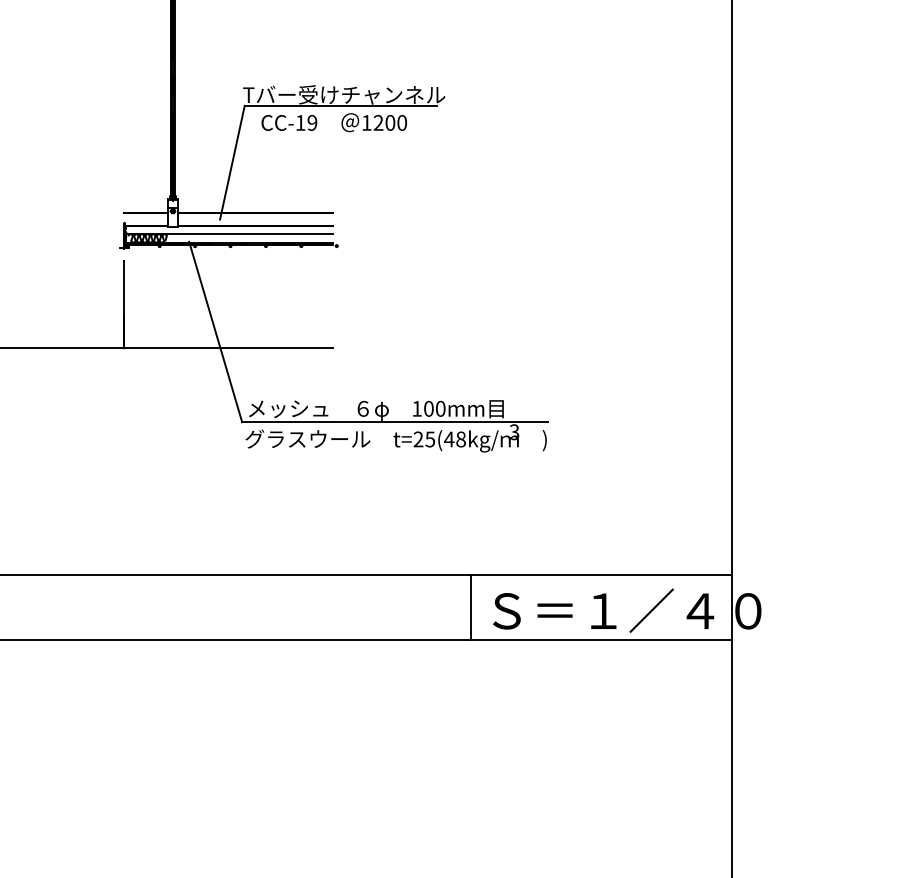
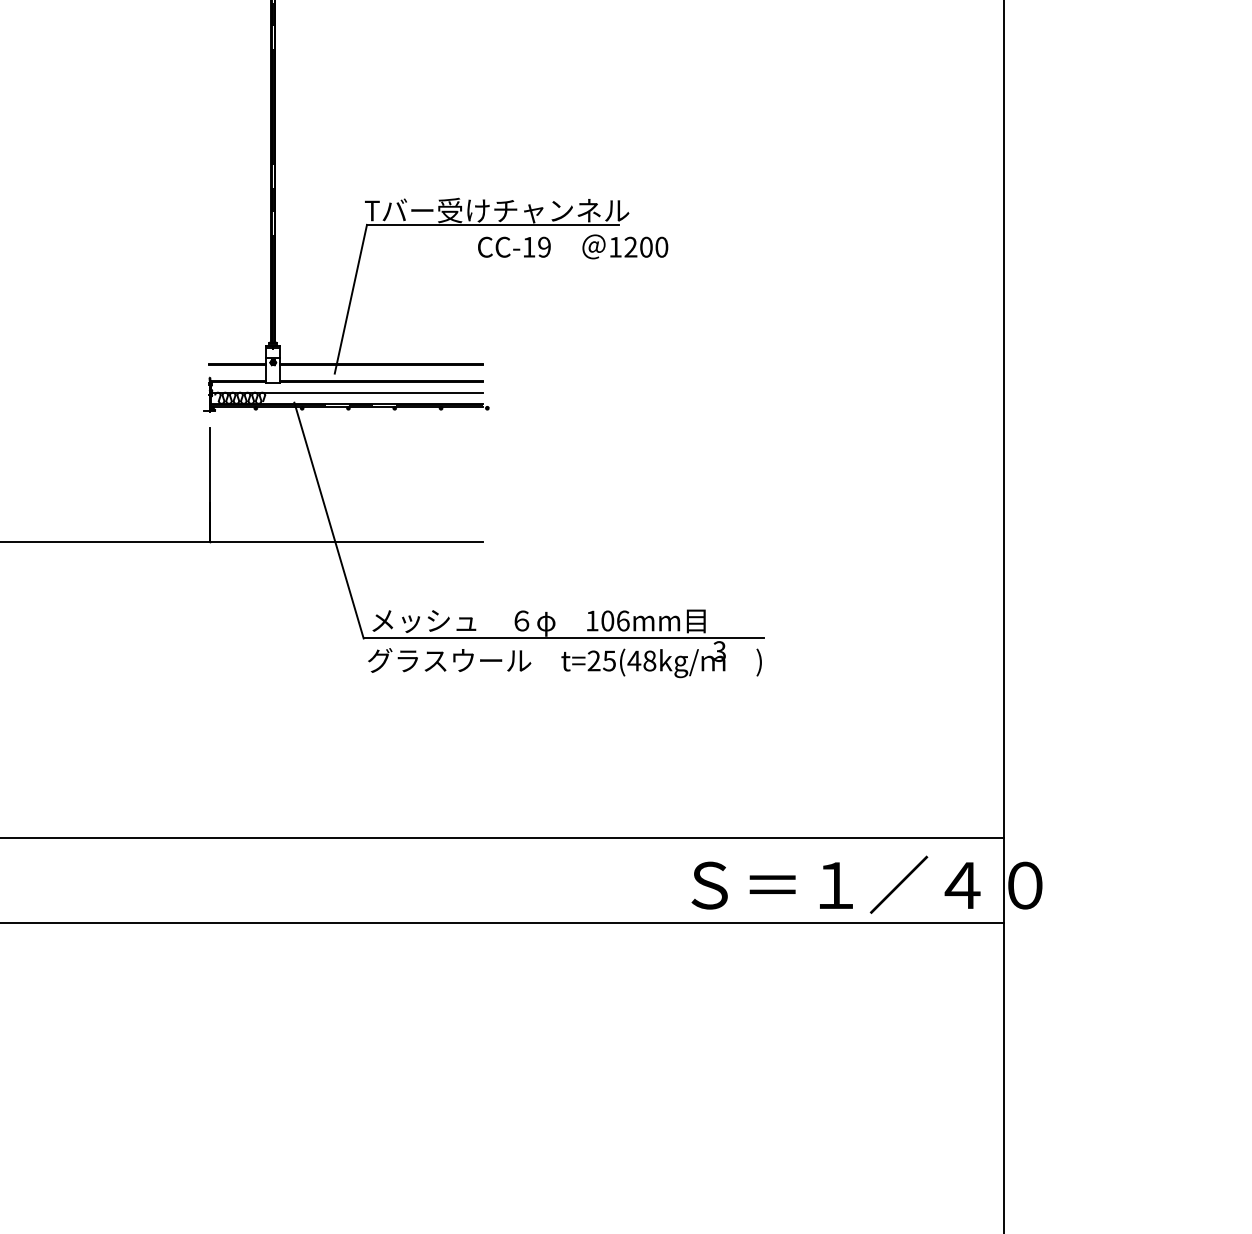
text: (334, 122) -> (573, 246), moved
text: (440, 408) -> (623, 620), 100mm -> 106mm
line: (470, 607) -> (662, 880), removed

